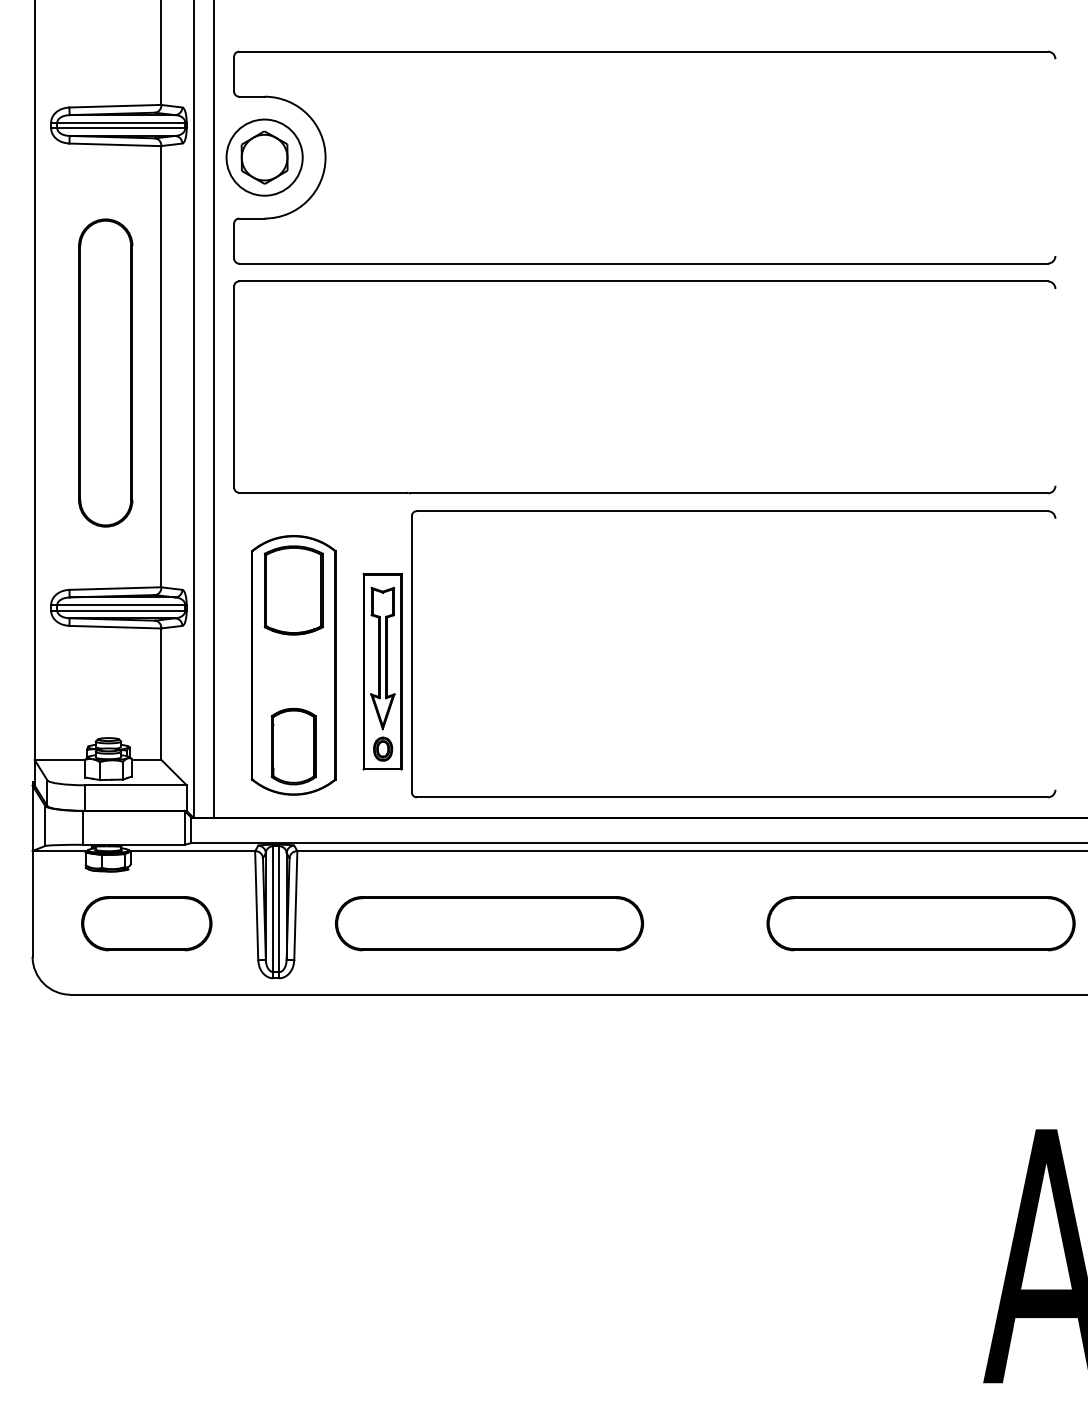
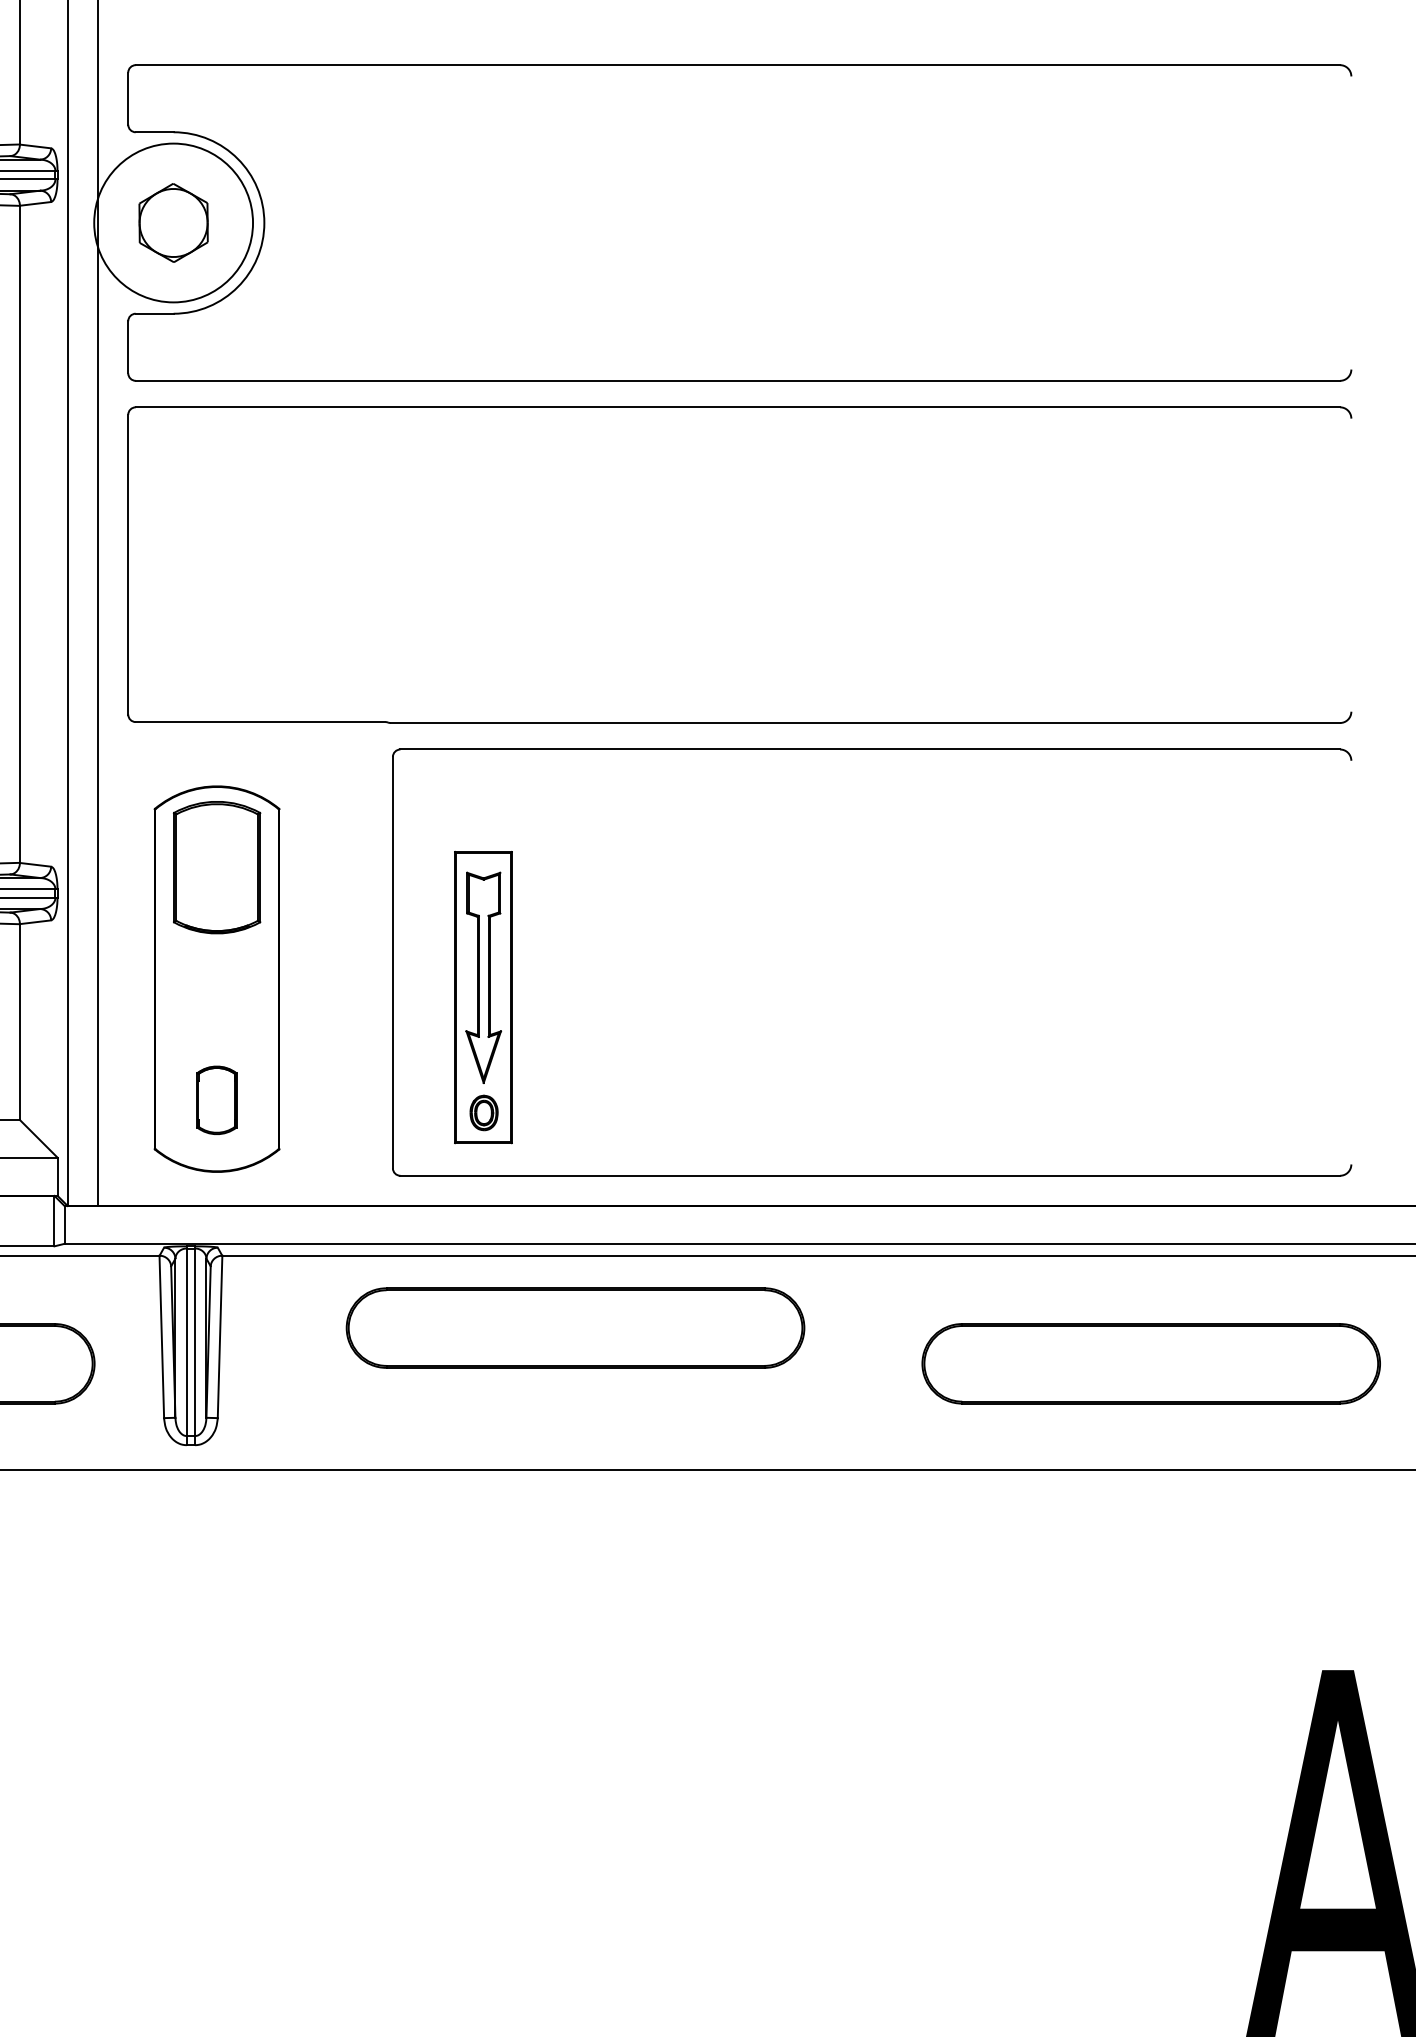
circle: (264, 157) -> (173, 222), size x1.4
part: (382, 671) -> (483, 997), moved
part: (293, 746) -> (216, 1099), size x0.6
part: (489, 923) -> (575, 1327), moved

